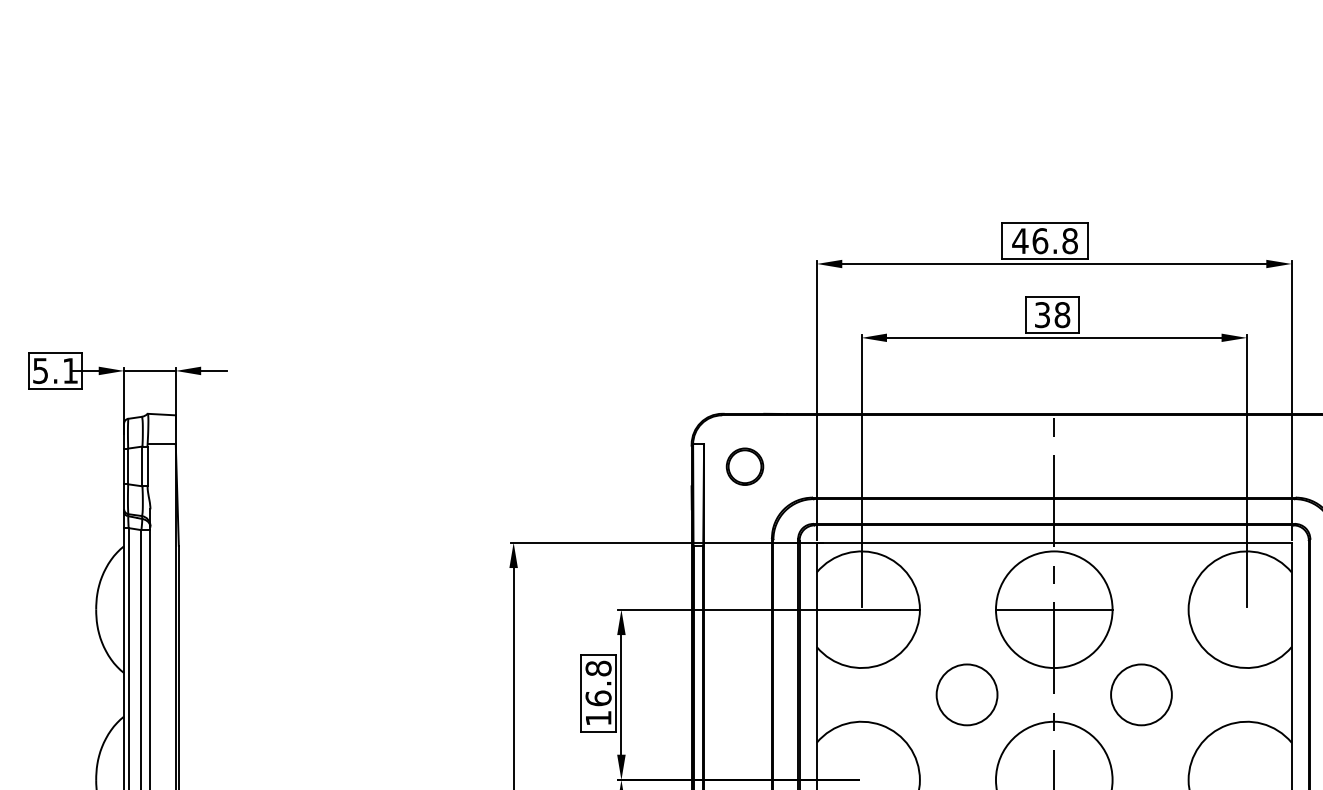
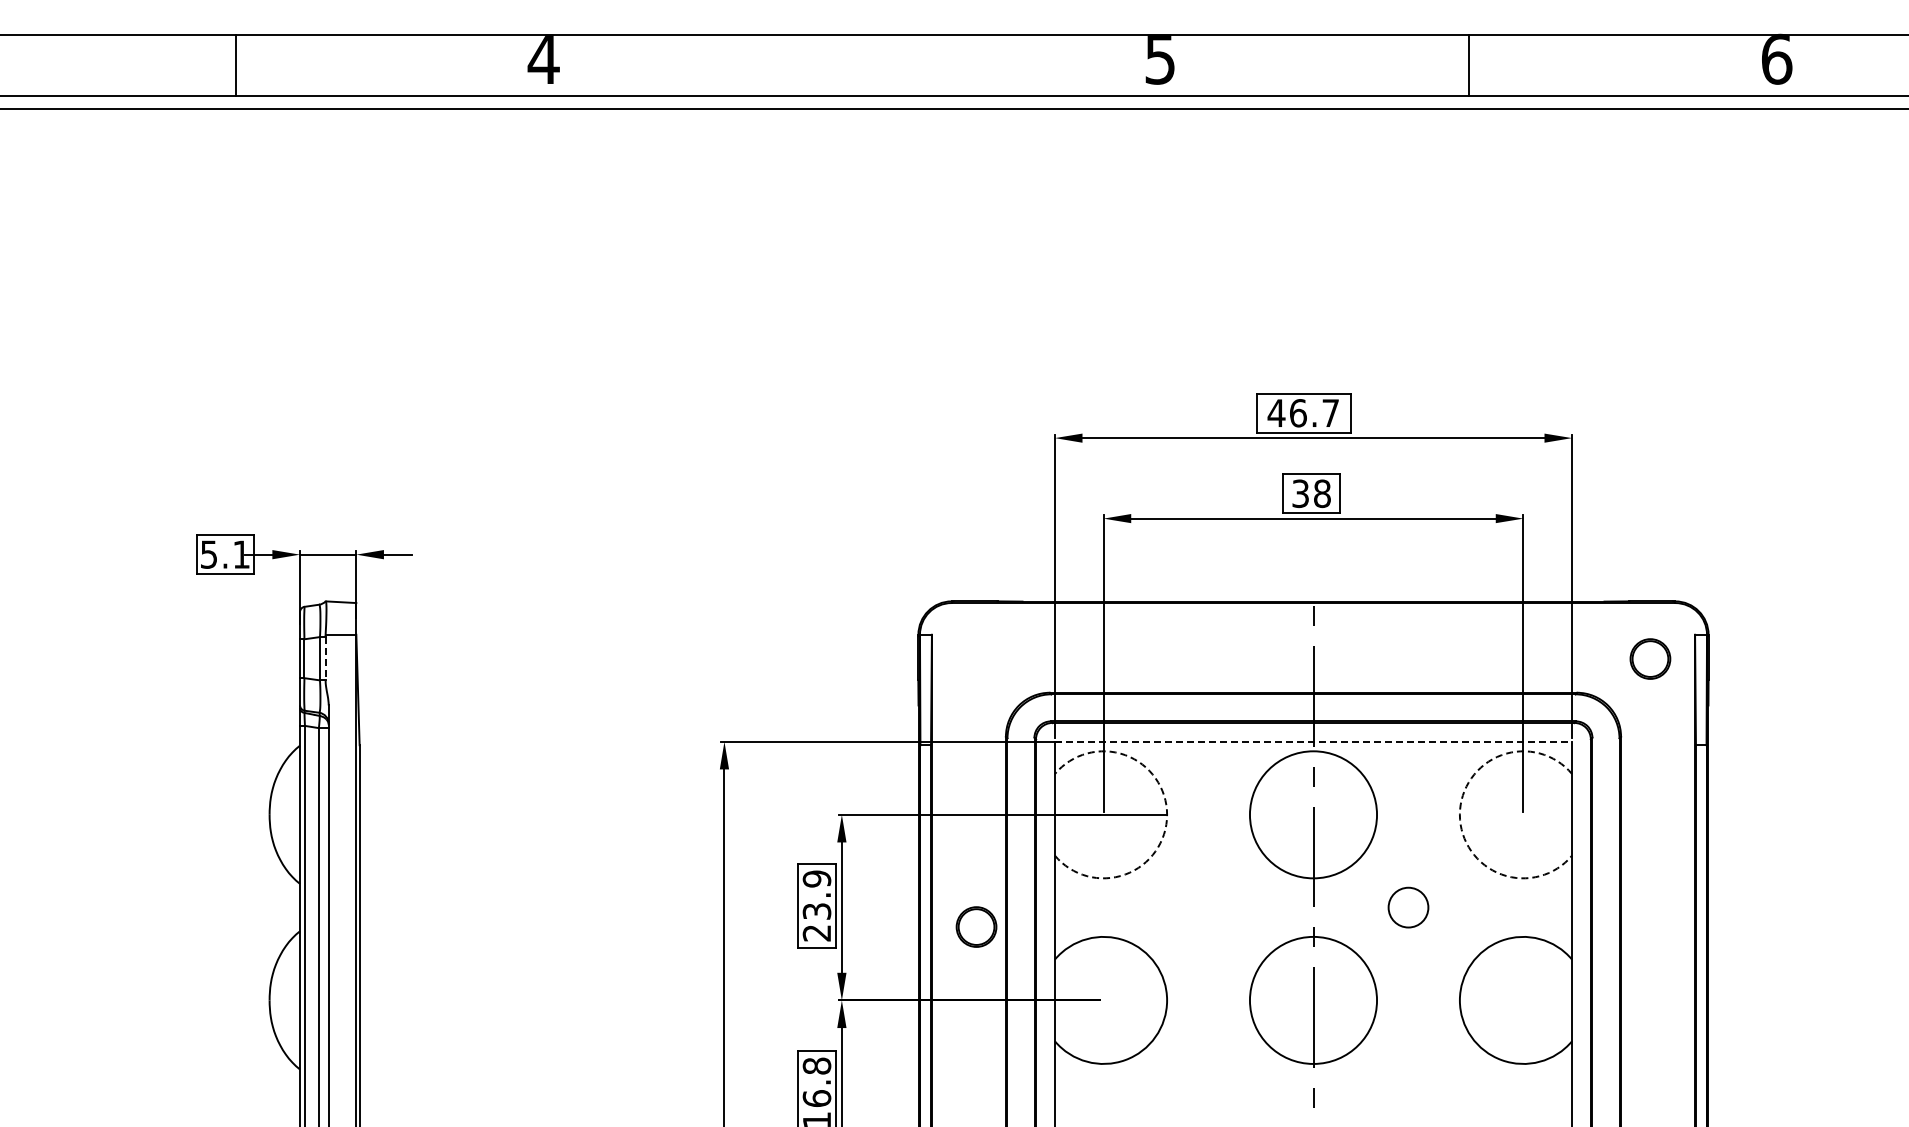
text: (1069, 241) -> (1330, 413), 46.8 -> 46.7
line: (147, 466) -> (325, 658), solid -> dashed
part: (744, 466) -> (976, 926), moved
line: (1054, 542) -> (1313, 741), solid -> dashed
arc: (920, 609) -> (1167, 814), solid -> dashed
line: (1054, 609) -> (1313, 814), removed
arc: (1188, 609) -> (1459, 814), solid -> dashed
text: (598, 692) -> (816, 905), 16.8 -> 23.9
circle: (967, 694) -> (1218, 907), removed
circle: (1141, 694) -> (1408, 907), size x0.6

